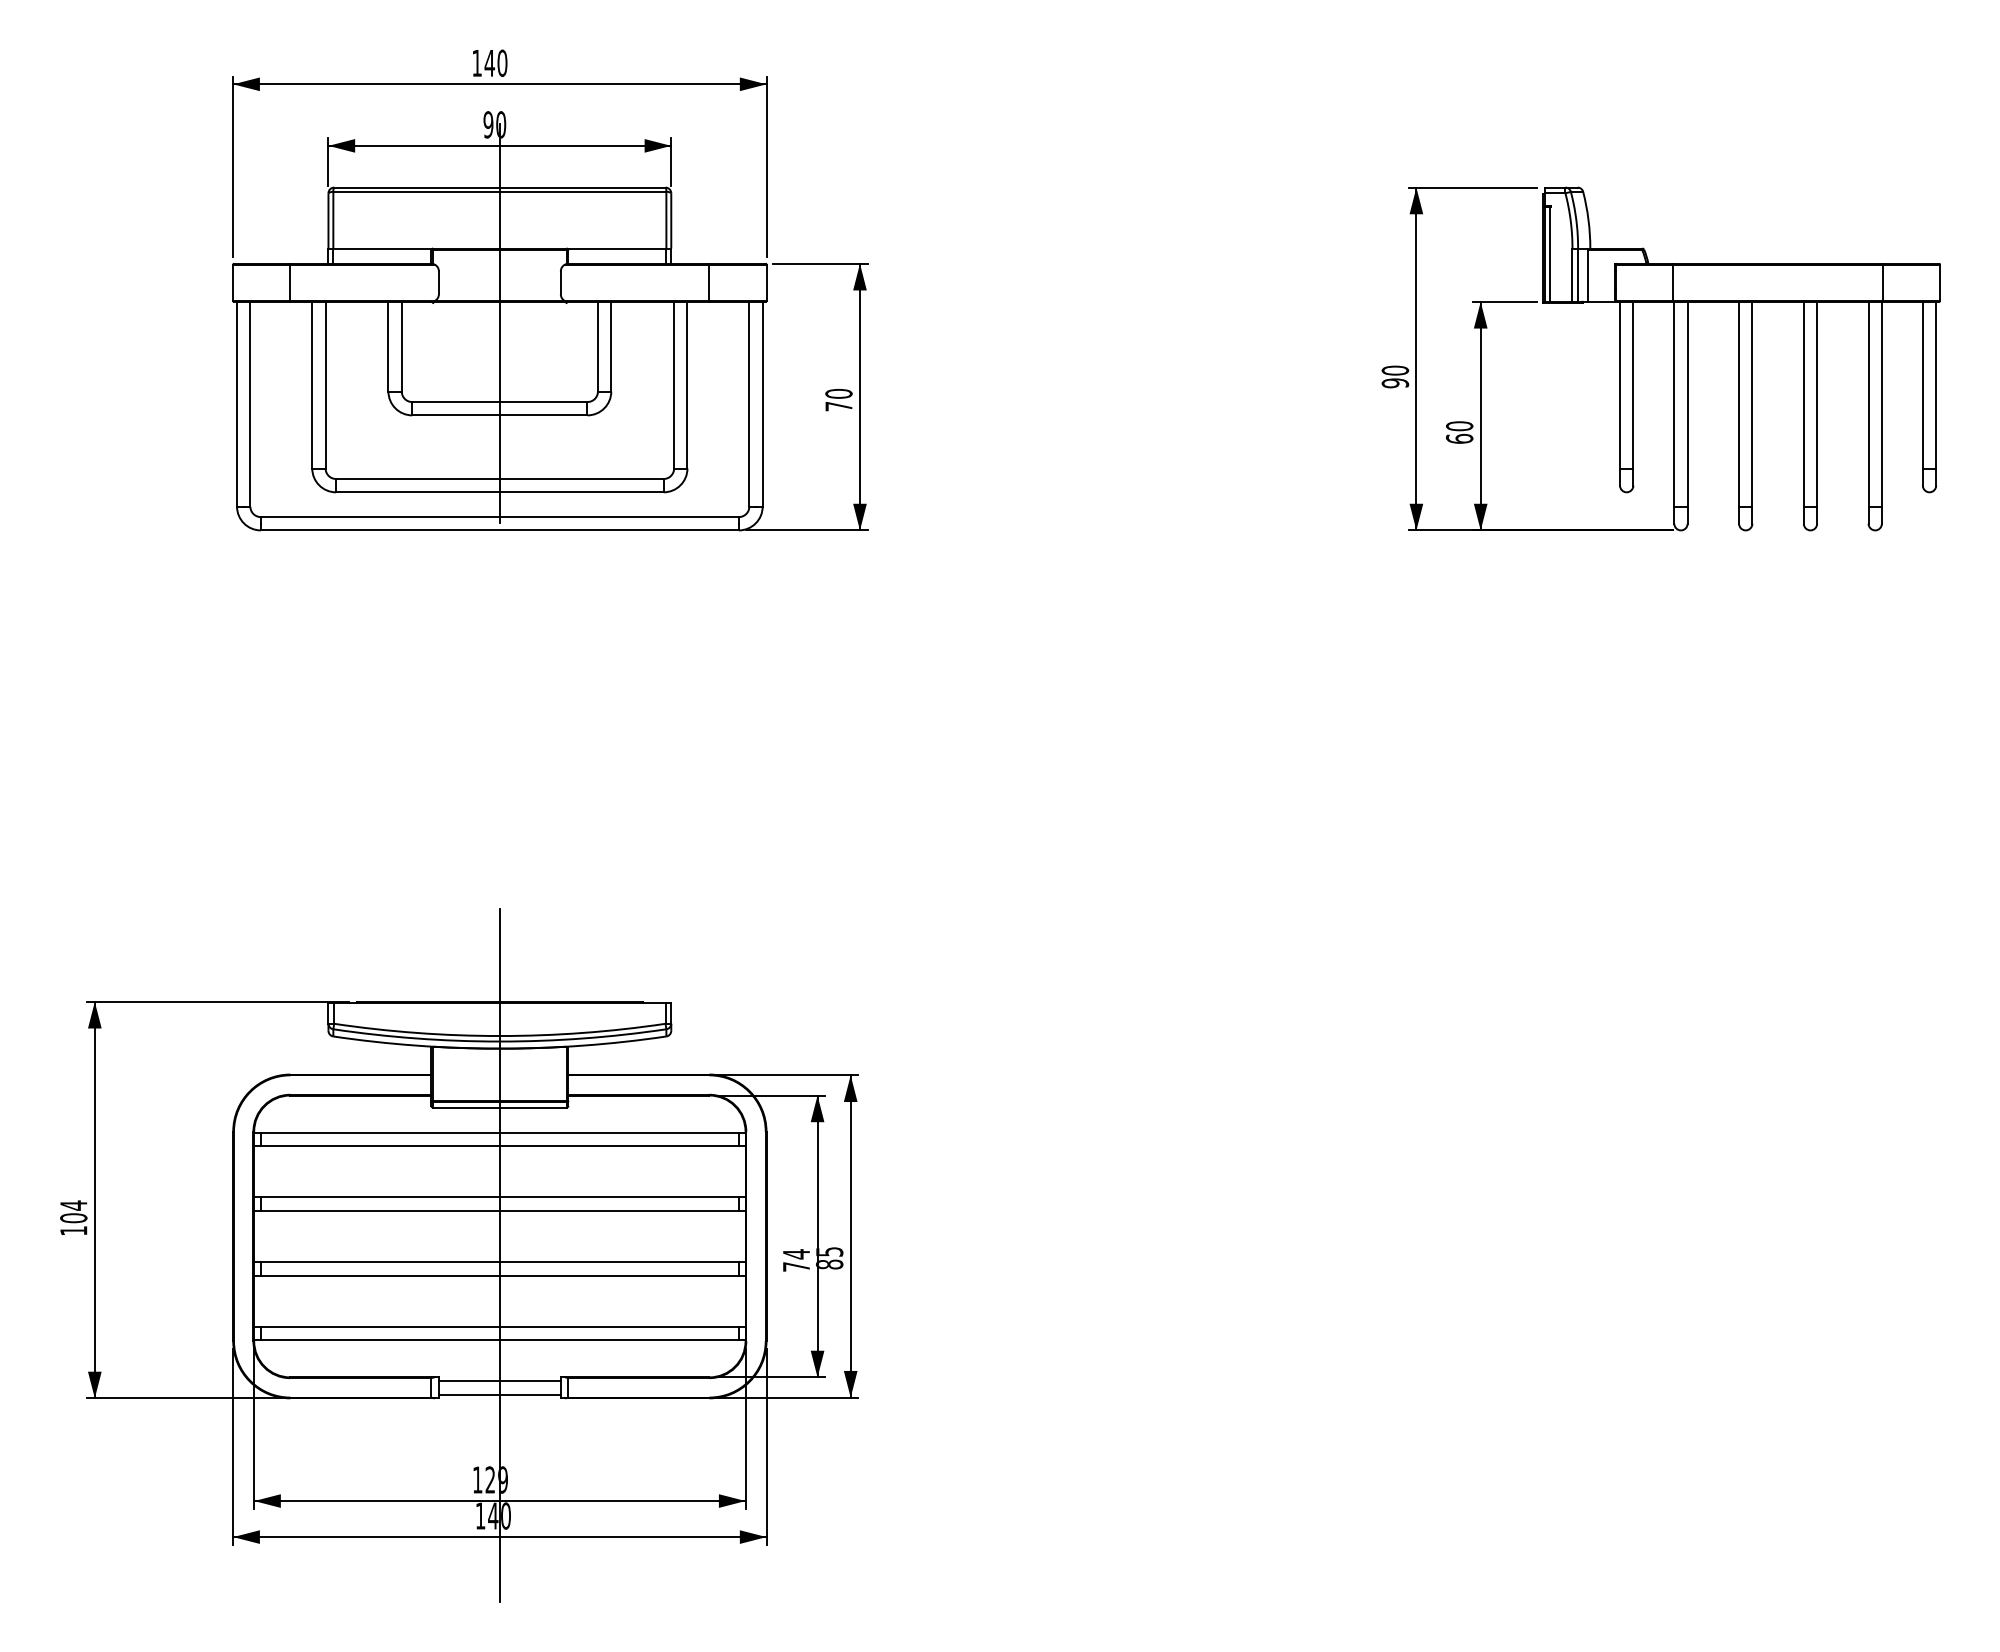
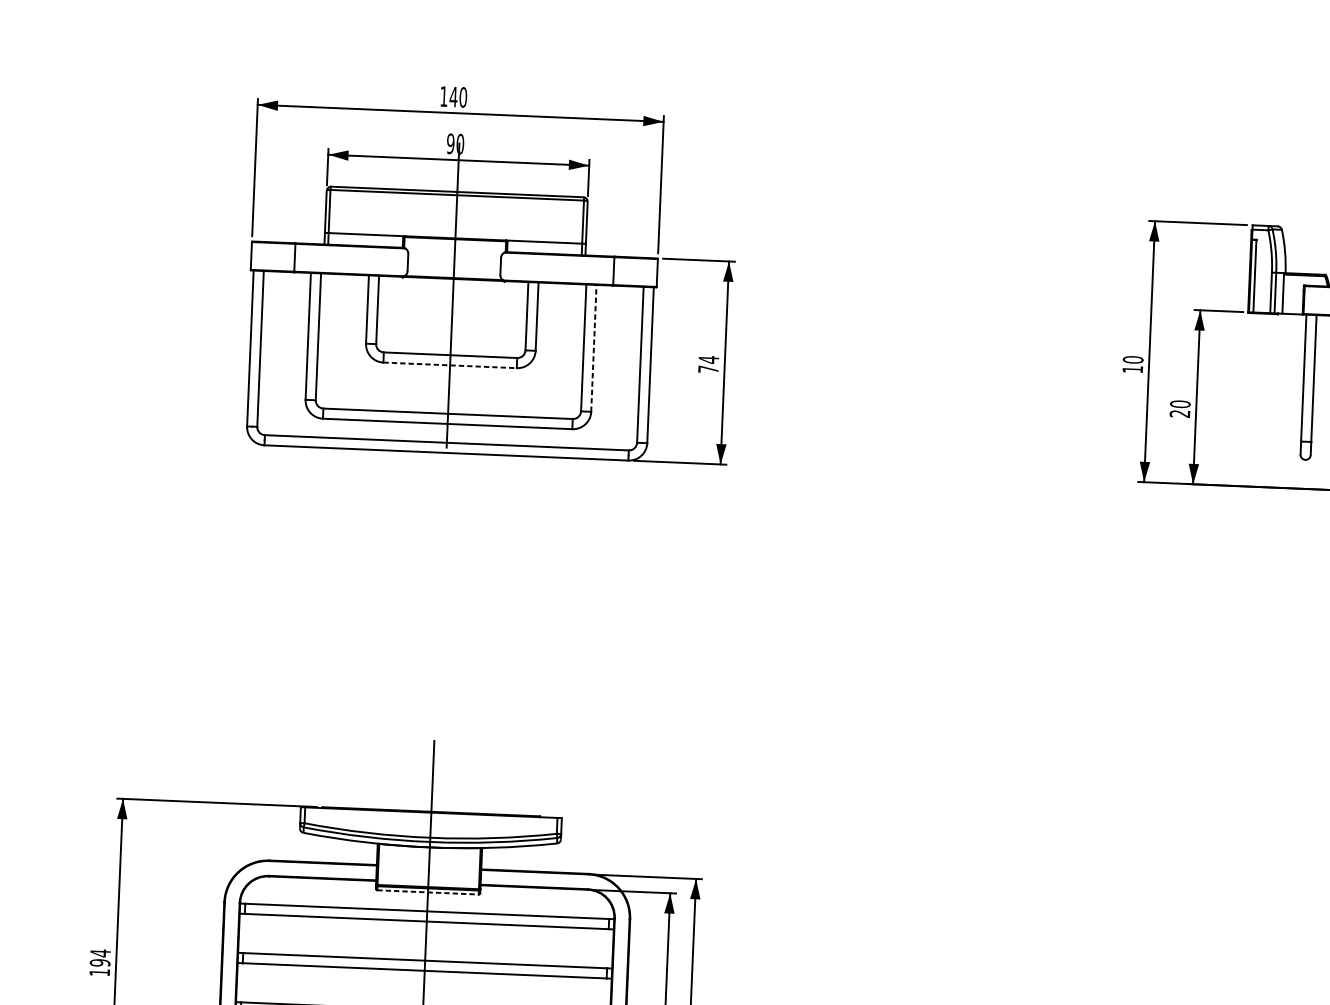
text: (1395, 383) -> (1132, 369), 90 -> 10
line: (687, 384) -> (593, 347), solid -> dashed
text: (838, 393) -> (708, 359), 70 -> 74
line: (499, 415) -> (449, 365), solid -> dashed
text: (1459, 438) -> (1179, 413), 60 -> 20
line: (499, 1107) -> (427, 892), solid -> dashed
text: (73, 1218) -> (99, 963), 104 -> 194

